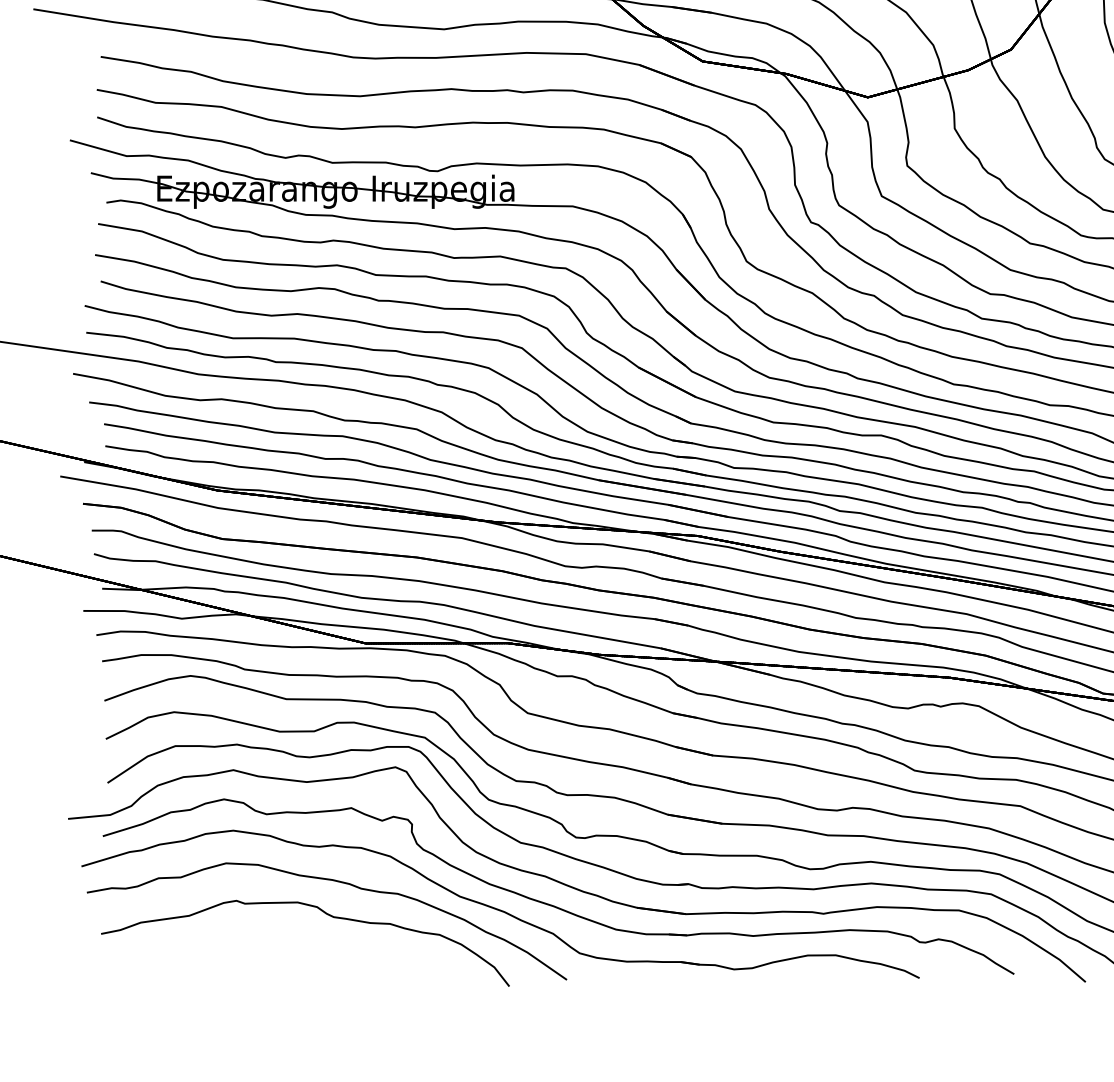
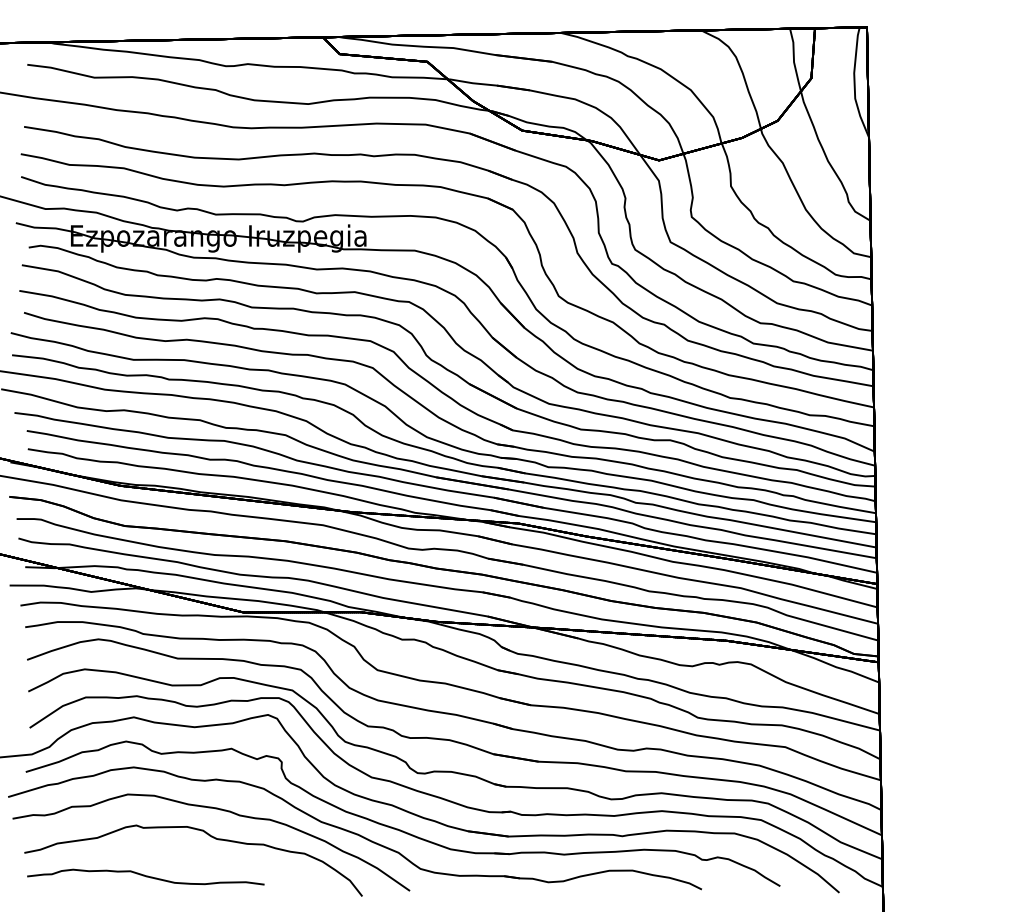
curve: (247, 962) -> (145, 876), added

